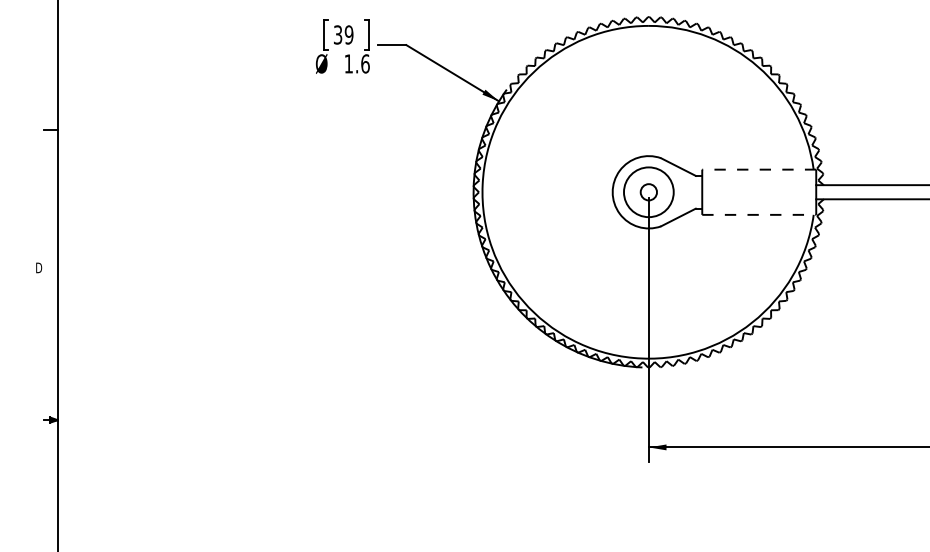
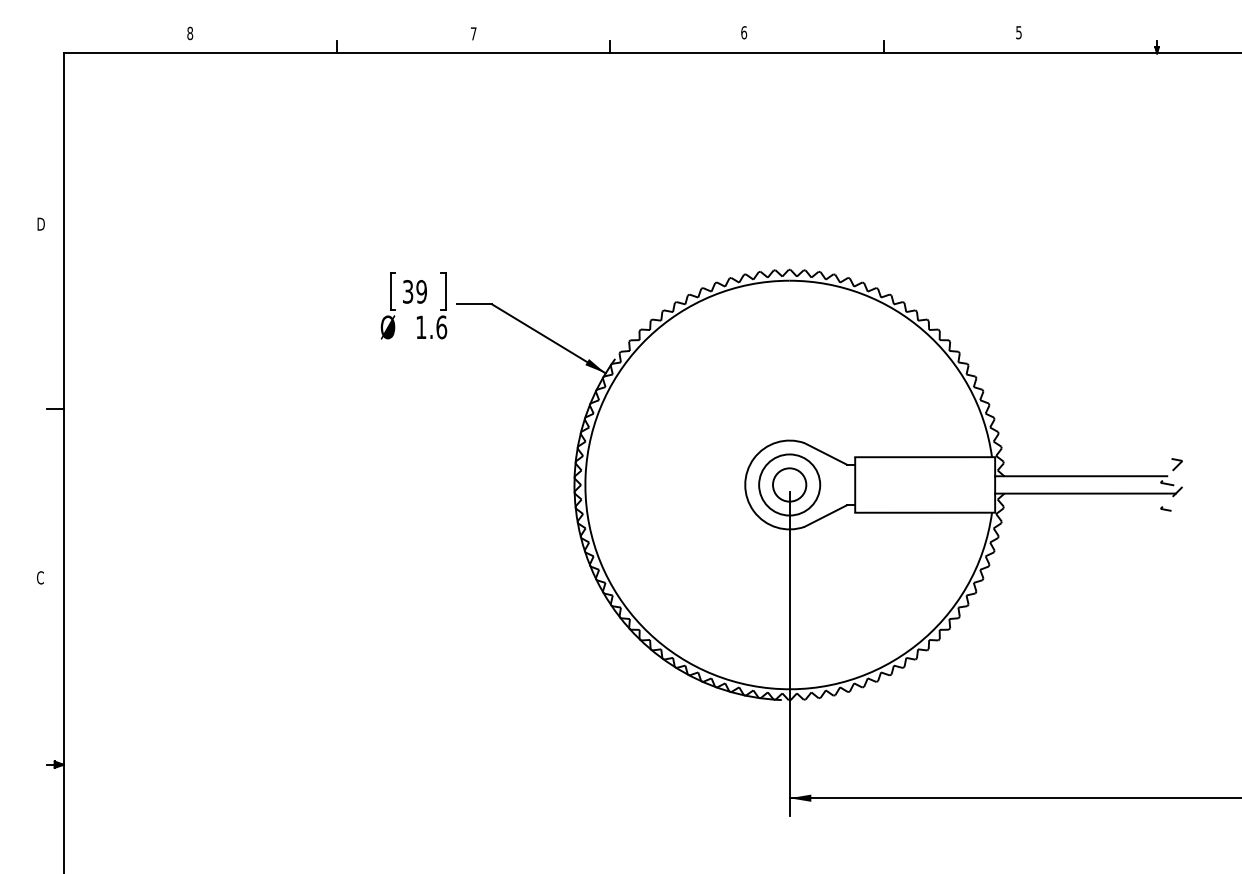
line: (759, 169) -> (925, 457), dashed -> solid
circle: (648, 191) -> (789, 484), size x1.67
line: (759, 214) -> (925, 512), dashed -> solid
text: (38, 267) -> (40, 577), D -> C

